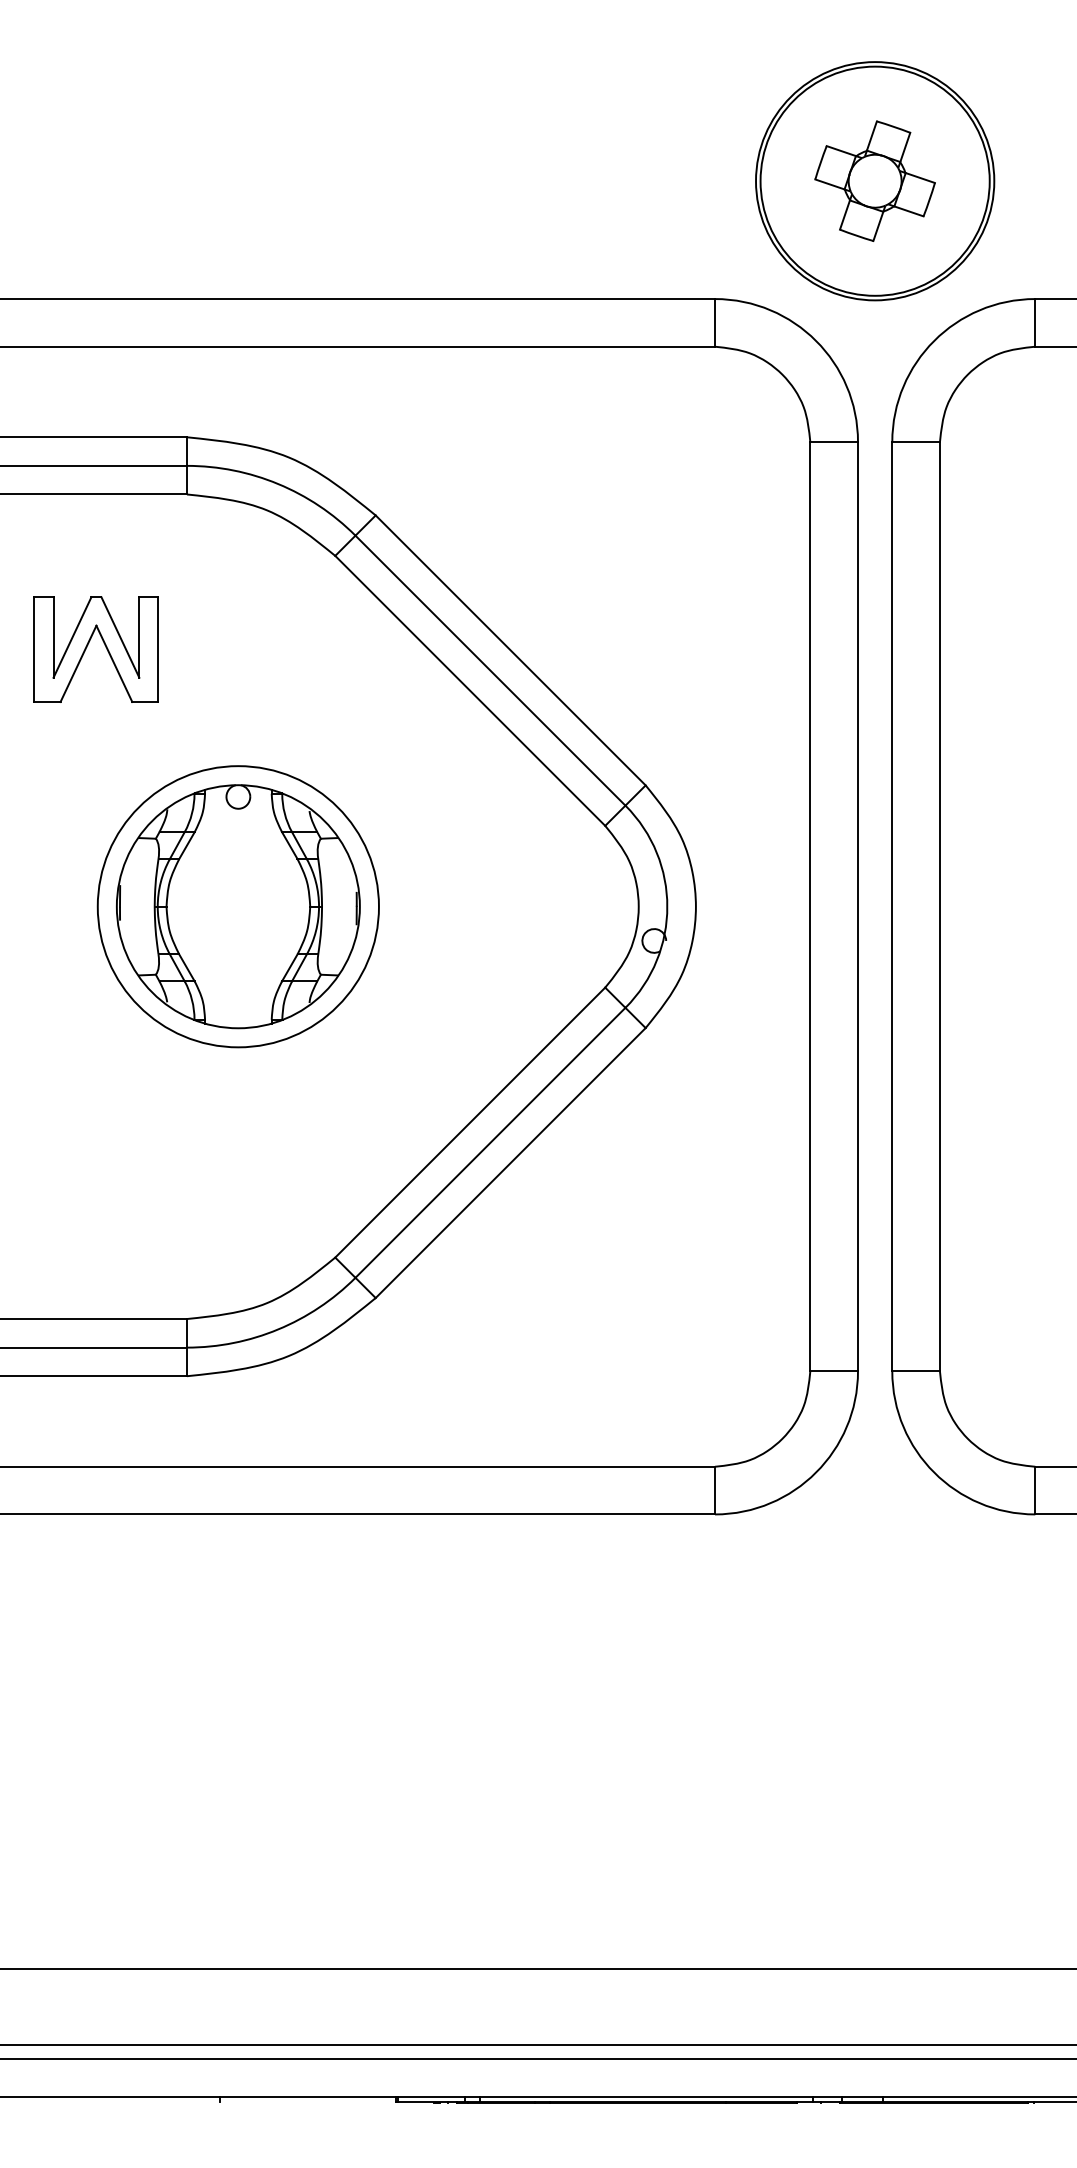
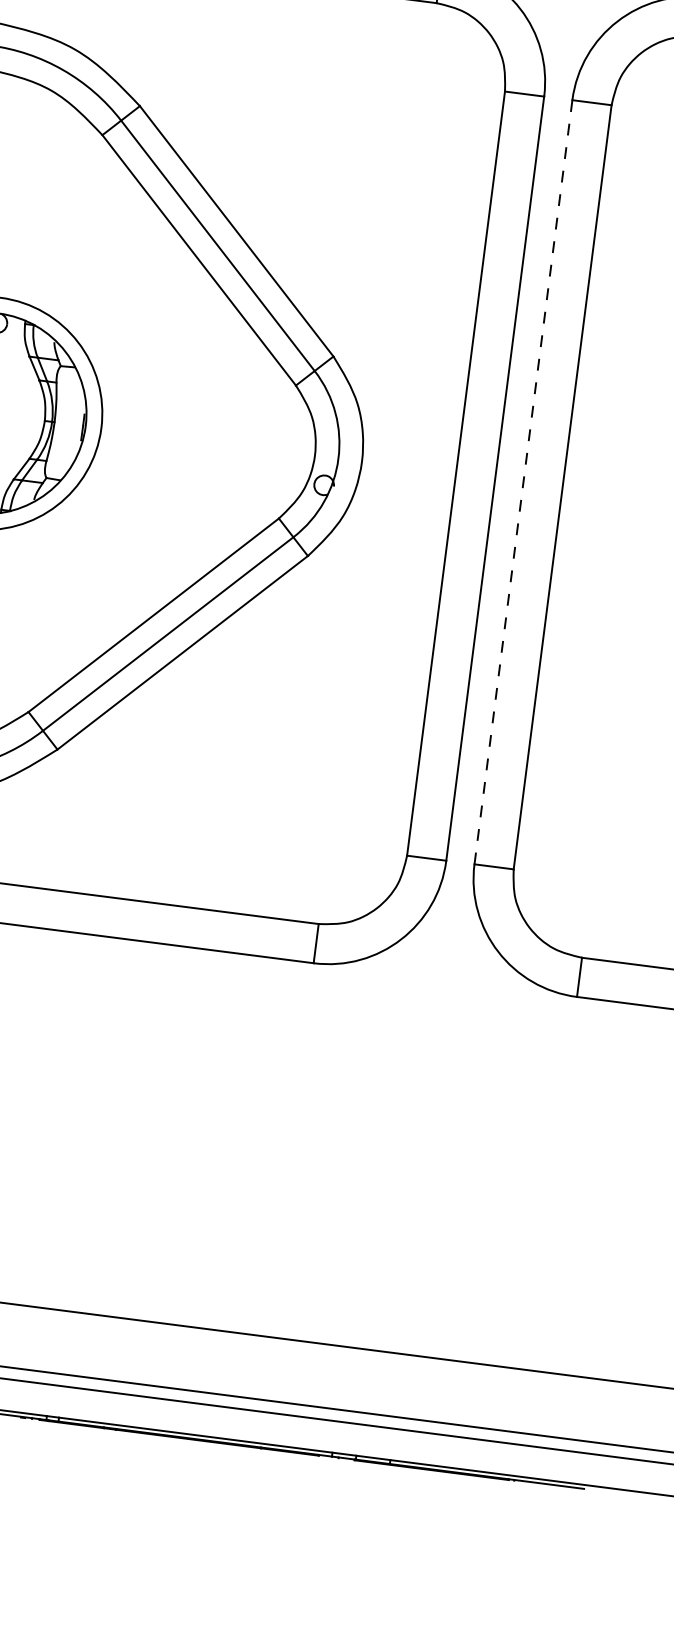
line: (892, 906) -> (523, 482), solid -> dashed

